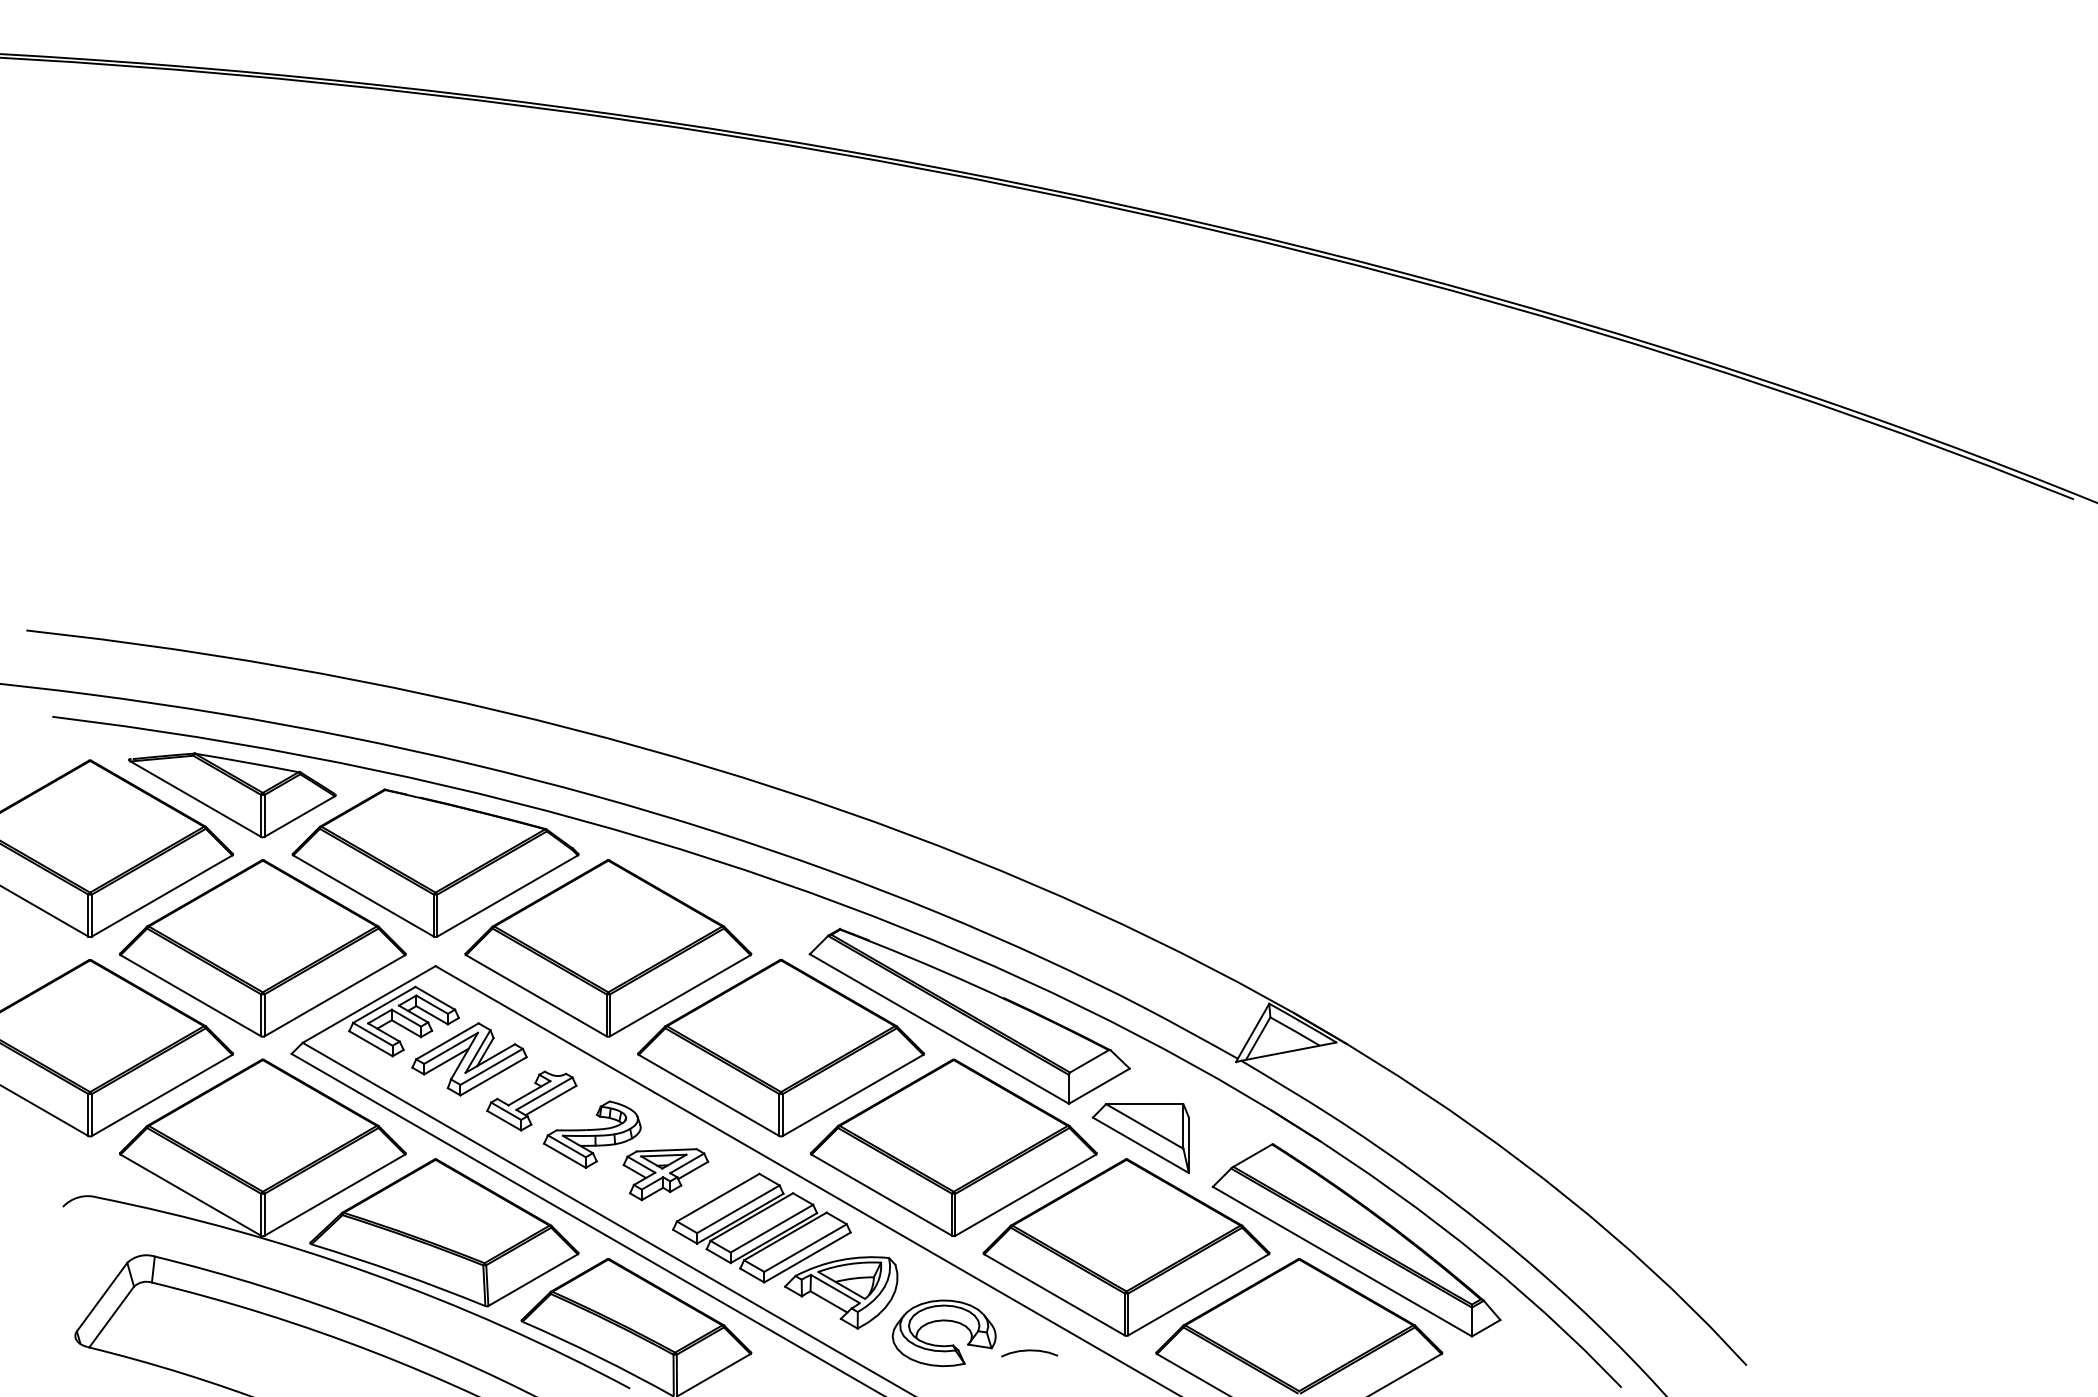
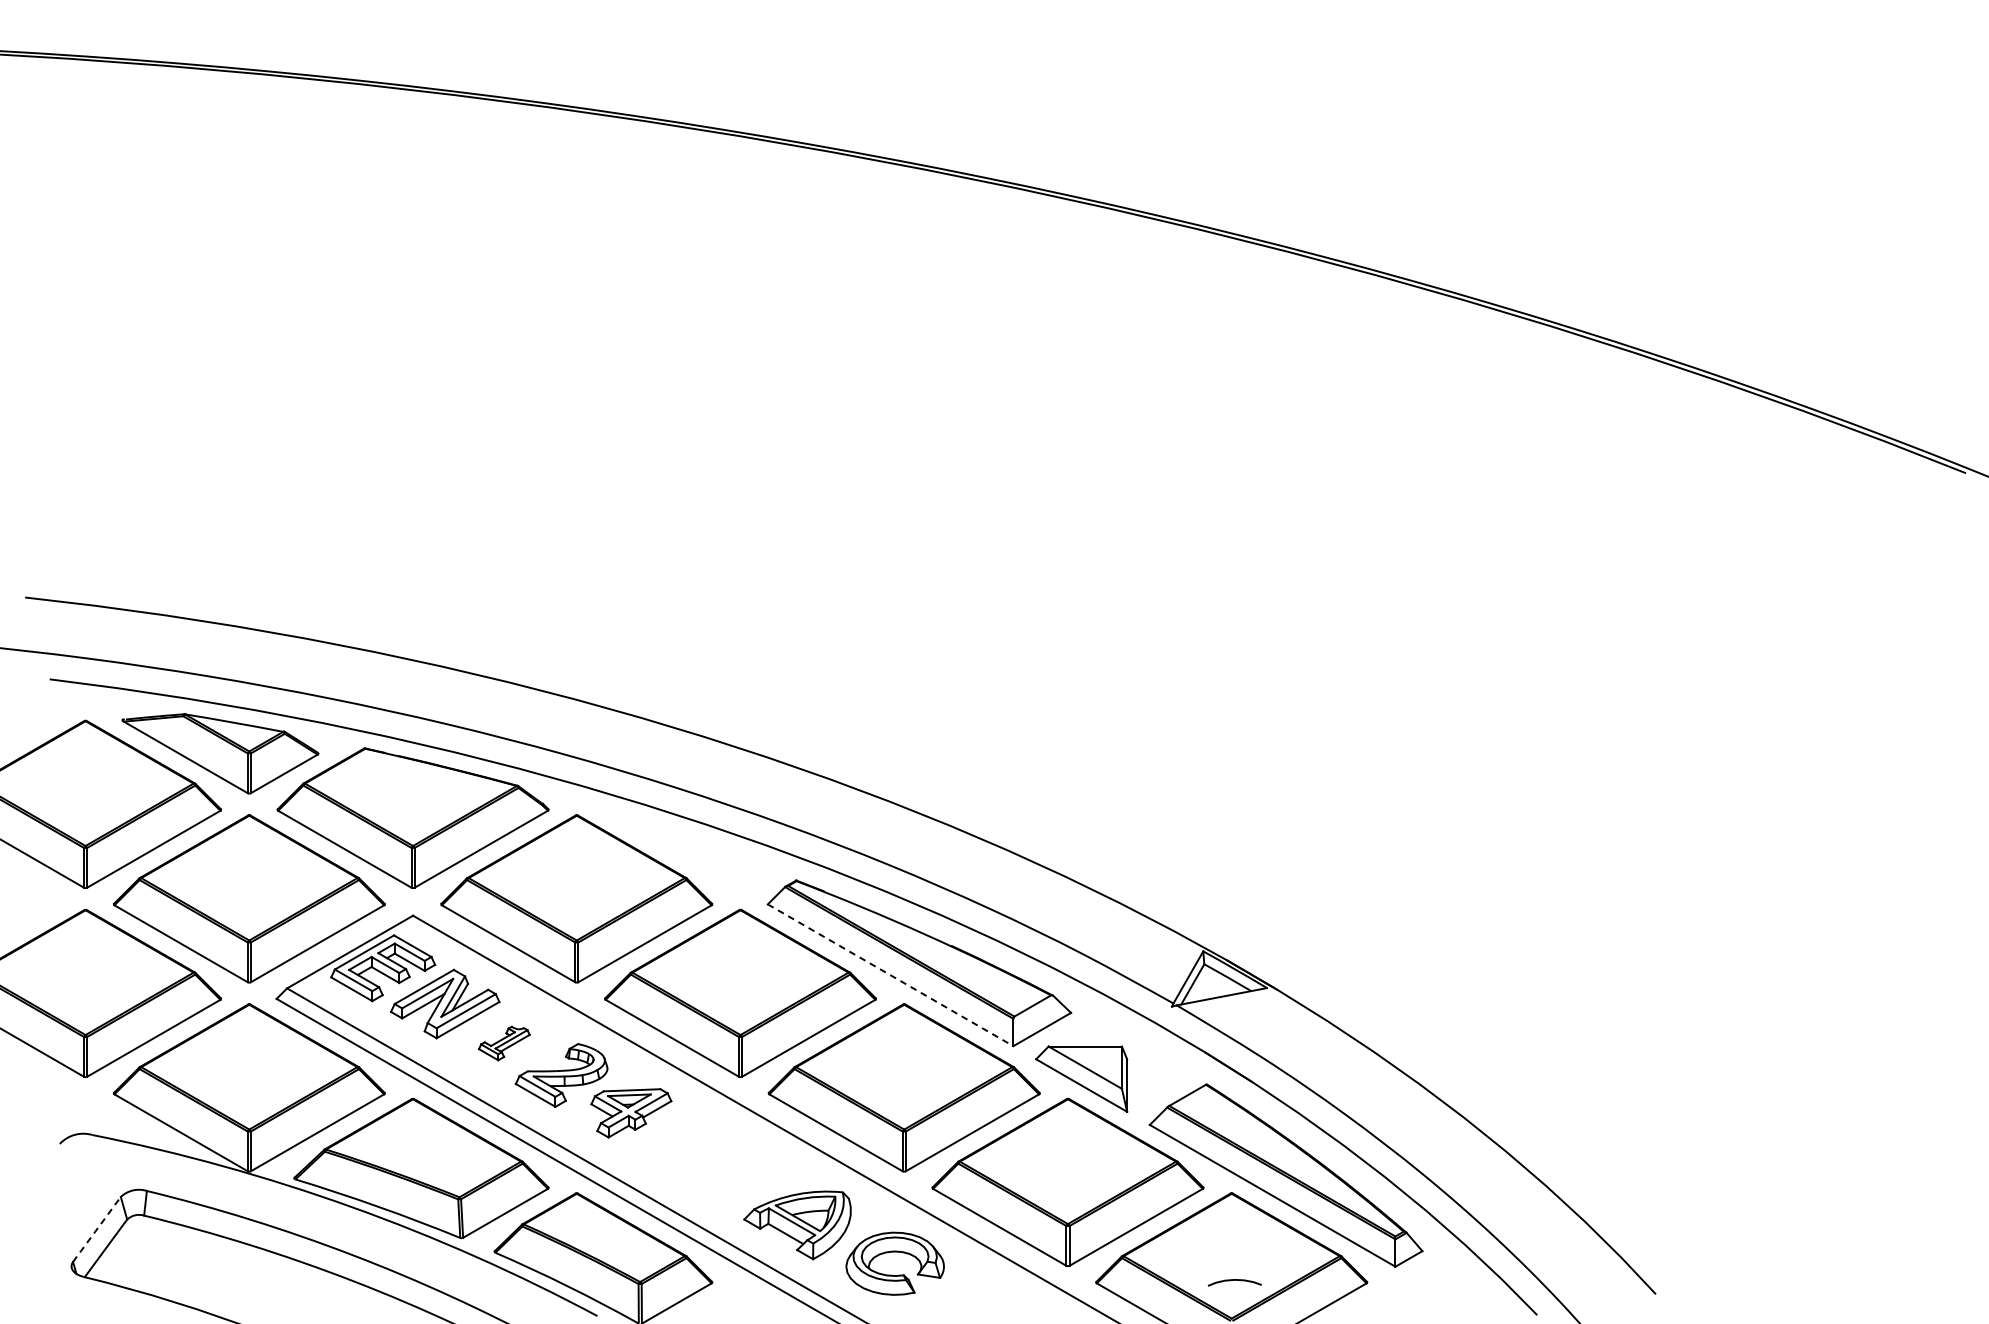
line: (939, 1029) -> (890, 975), solid -> dashed
part: (531, 1100) -> (503, 1043), size x0.6
part: (761, 1227) -> (721, 1163), removed
line: (102, 1297) -> (97, 1229), solid -> dashed
curve: (1029, 1351) -> (1234, 1280), moved

